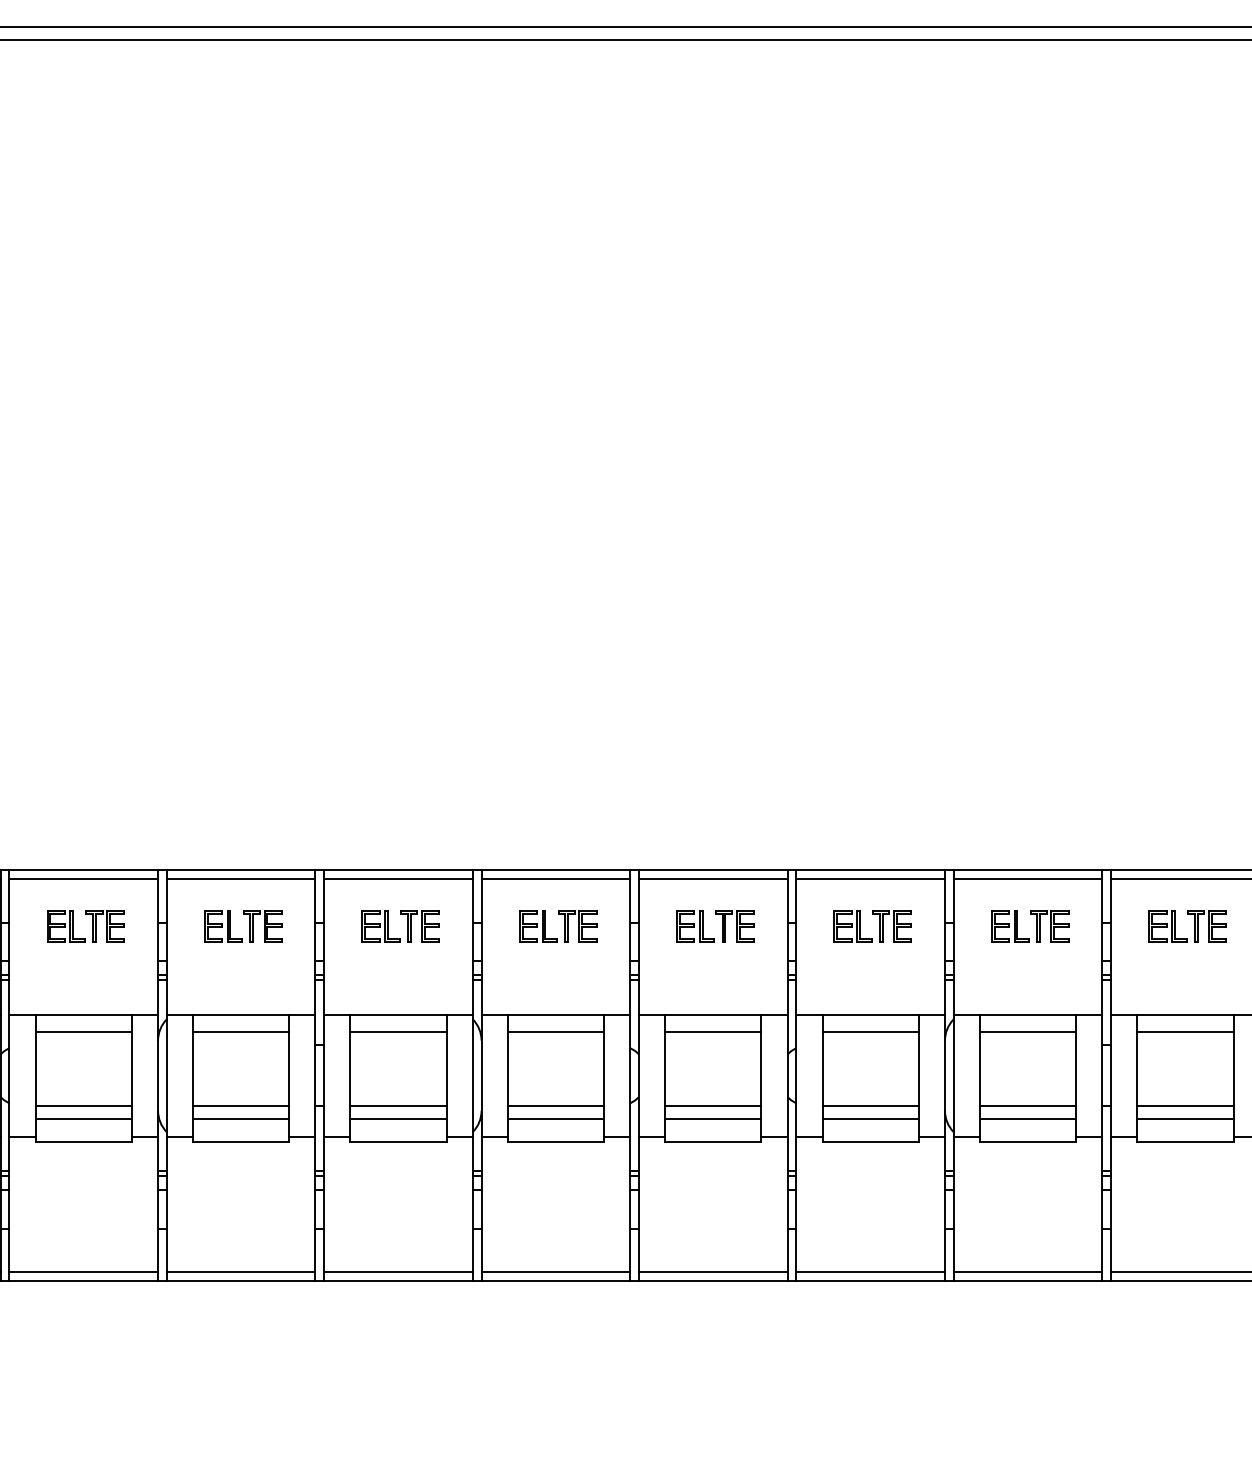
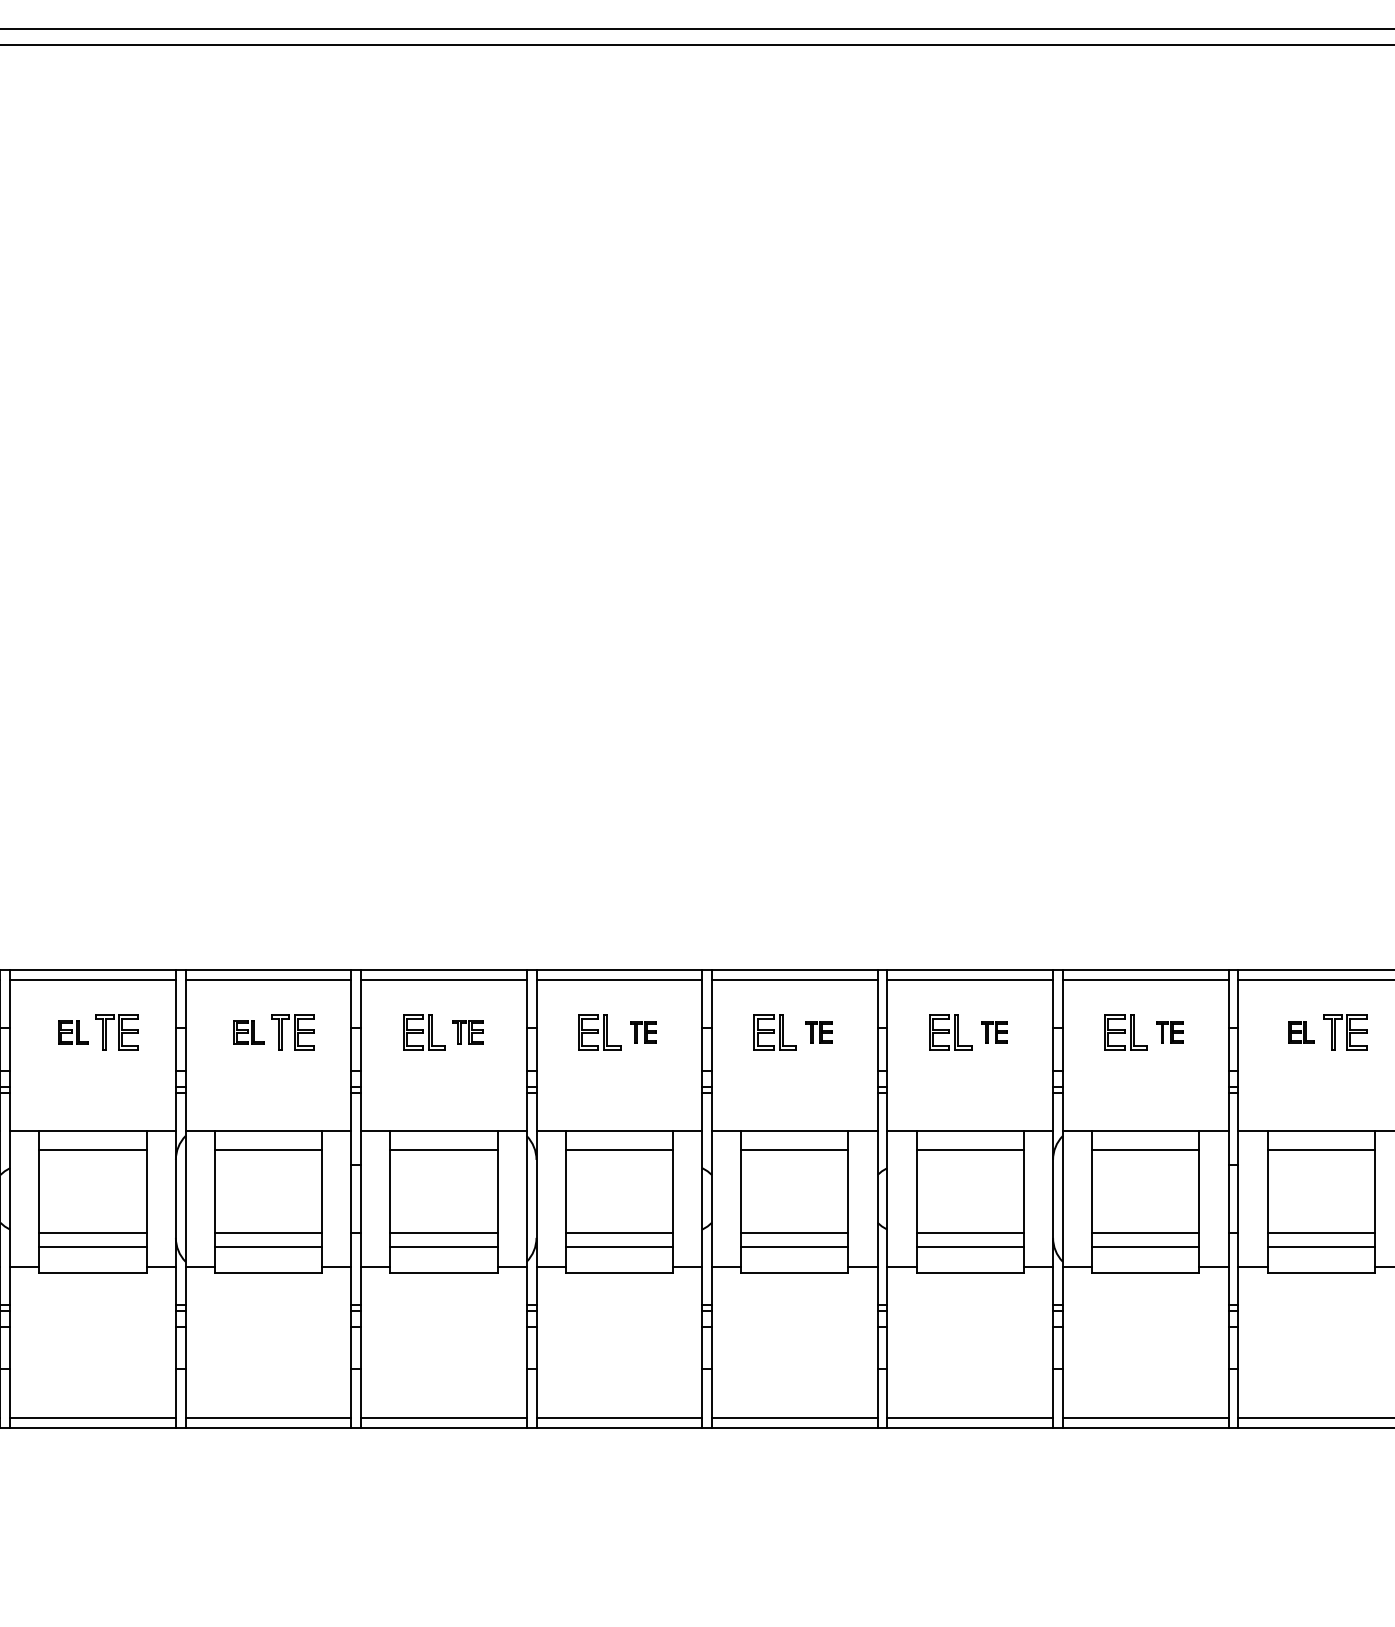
part: (66, 926) -> (73, 1032), size x0.7
part: (223, 926) -> (248, 1032), size x0.7
part: (419, 926) -> (467, 1032), size x0.7
part: (577, 926) -> (643, 1032), size x0.6
part: (734, 926) -> (818, 1032), size x0.6
part: (892, 926) -> (994, 1032), size x0.6
part: (1049, 926) -> (1169, 1032), size x0.6
part: (1167, 926) -> (1301, 1032), size x0.6

